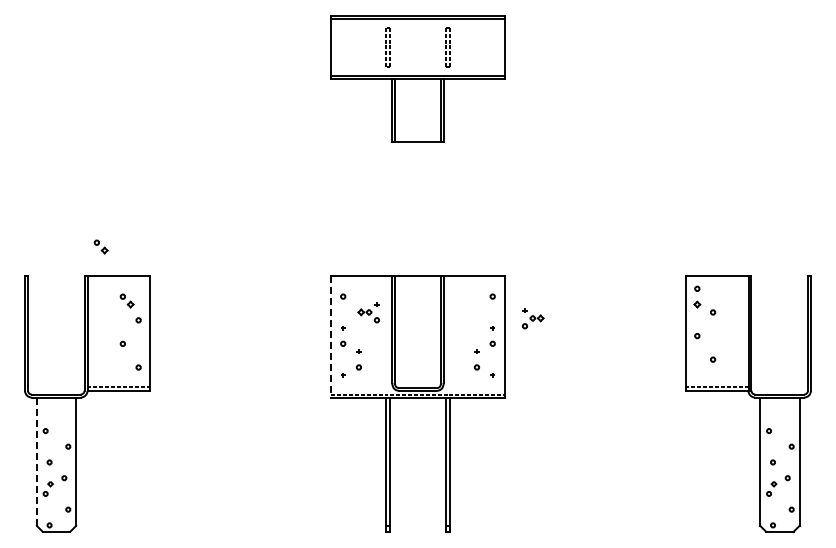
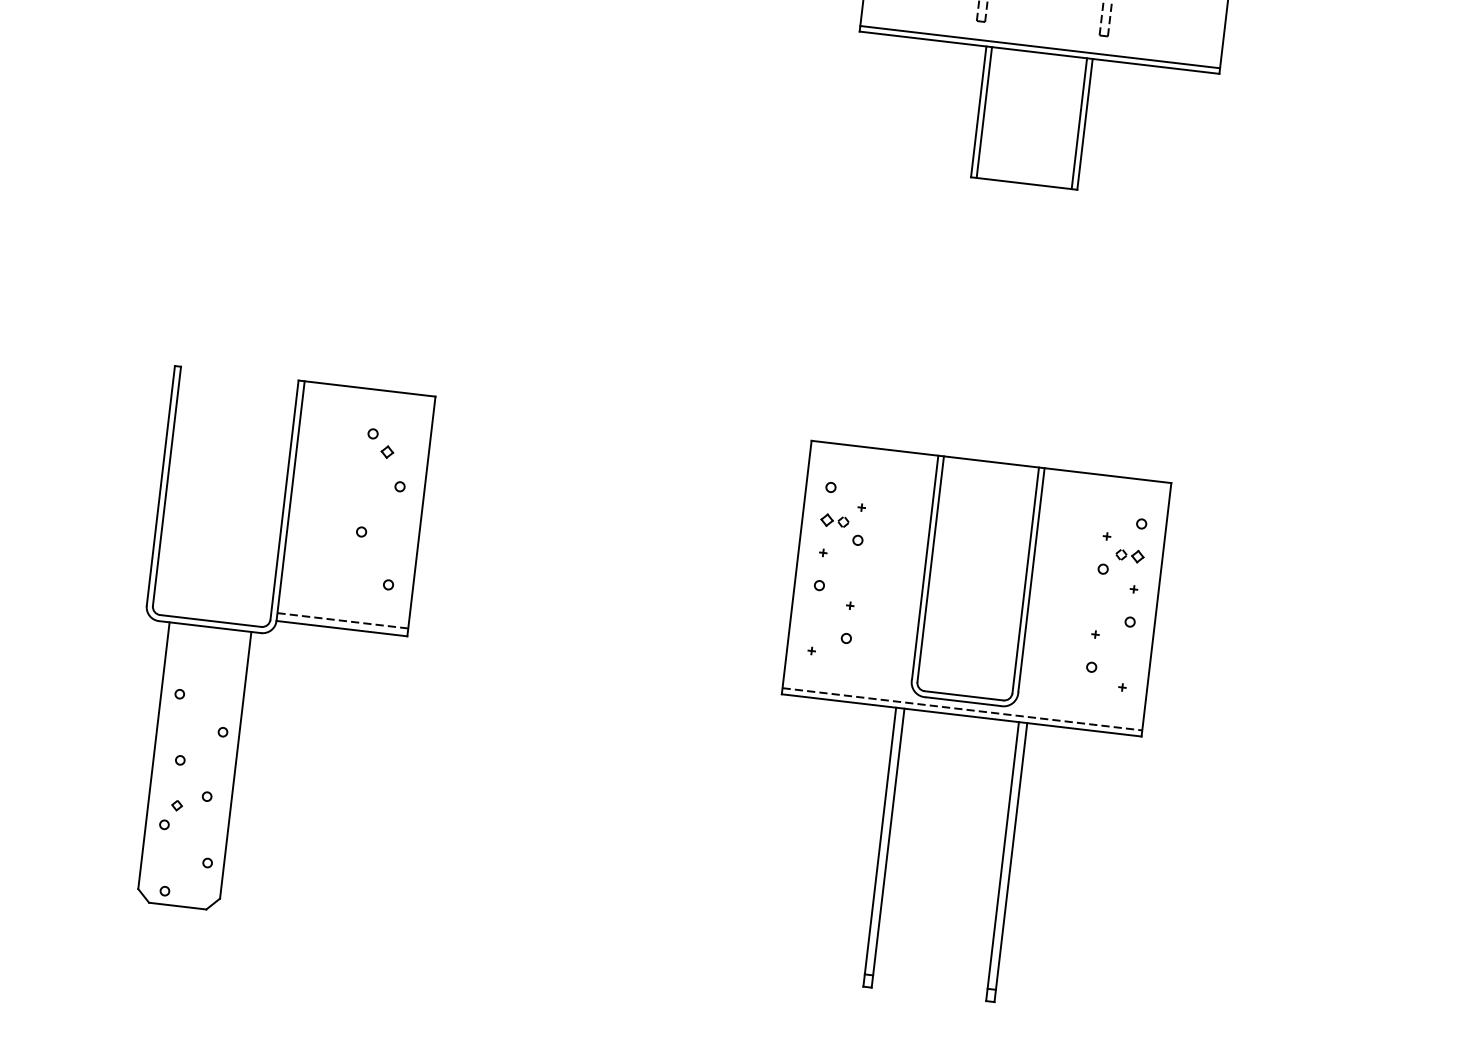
part: (100, 246) -> (338, 324), removed
part: (368, 312) -> (842, 522), moved
part: (532, 318) -> (1120, 554), moved
line: (331, 336) -> (796, 567), dashed -> solid
line: (36, 462) -> (153, 757), dashed -> solid

